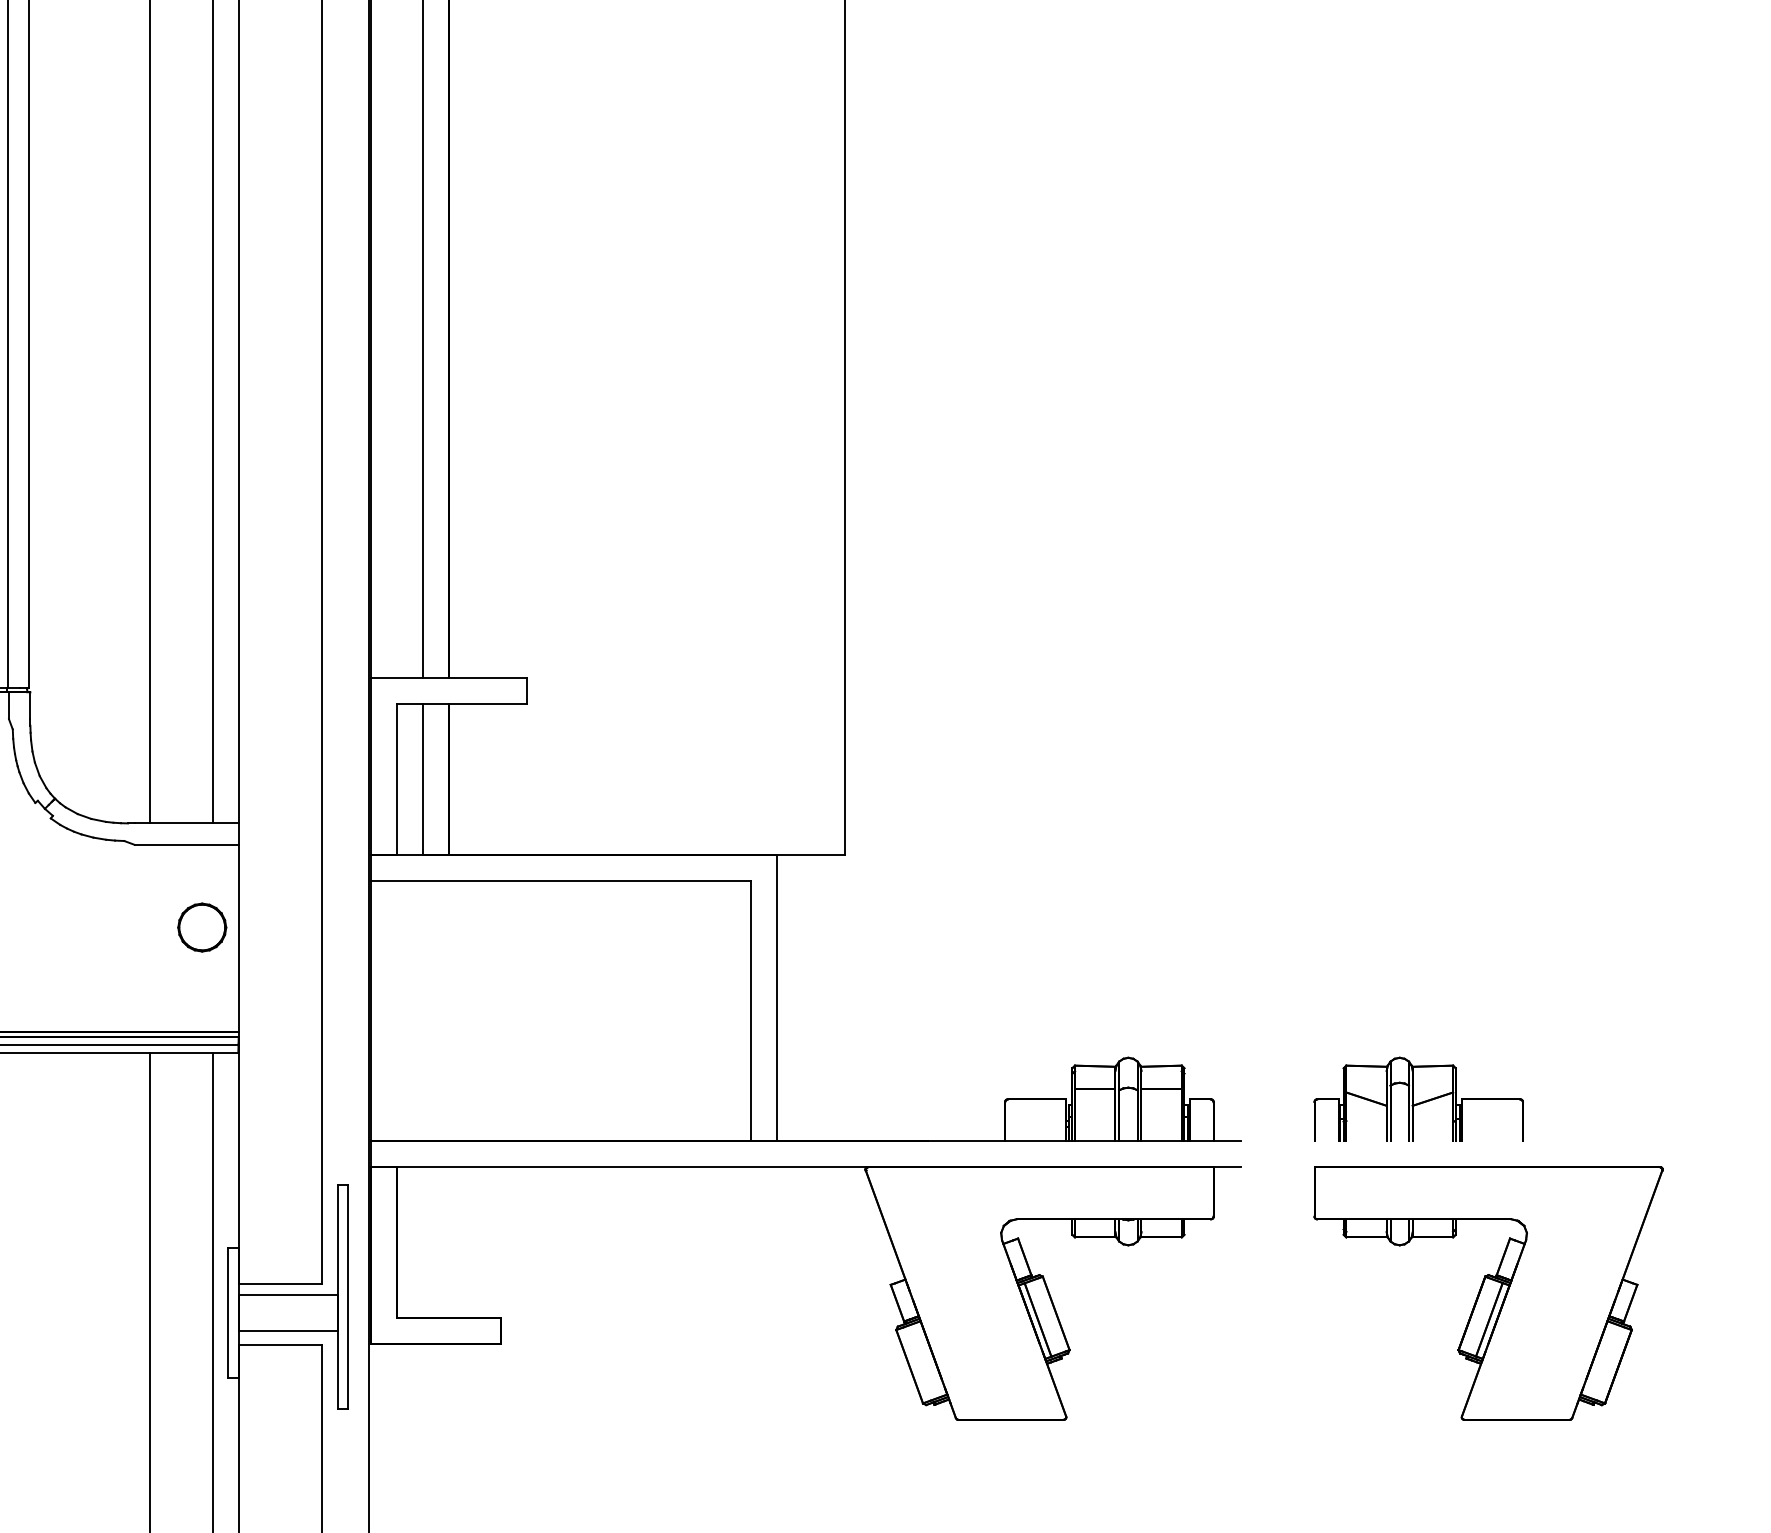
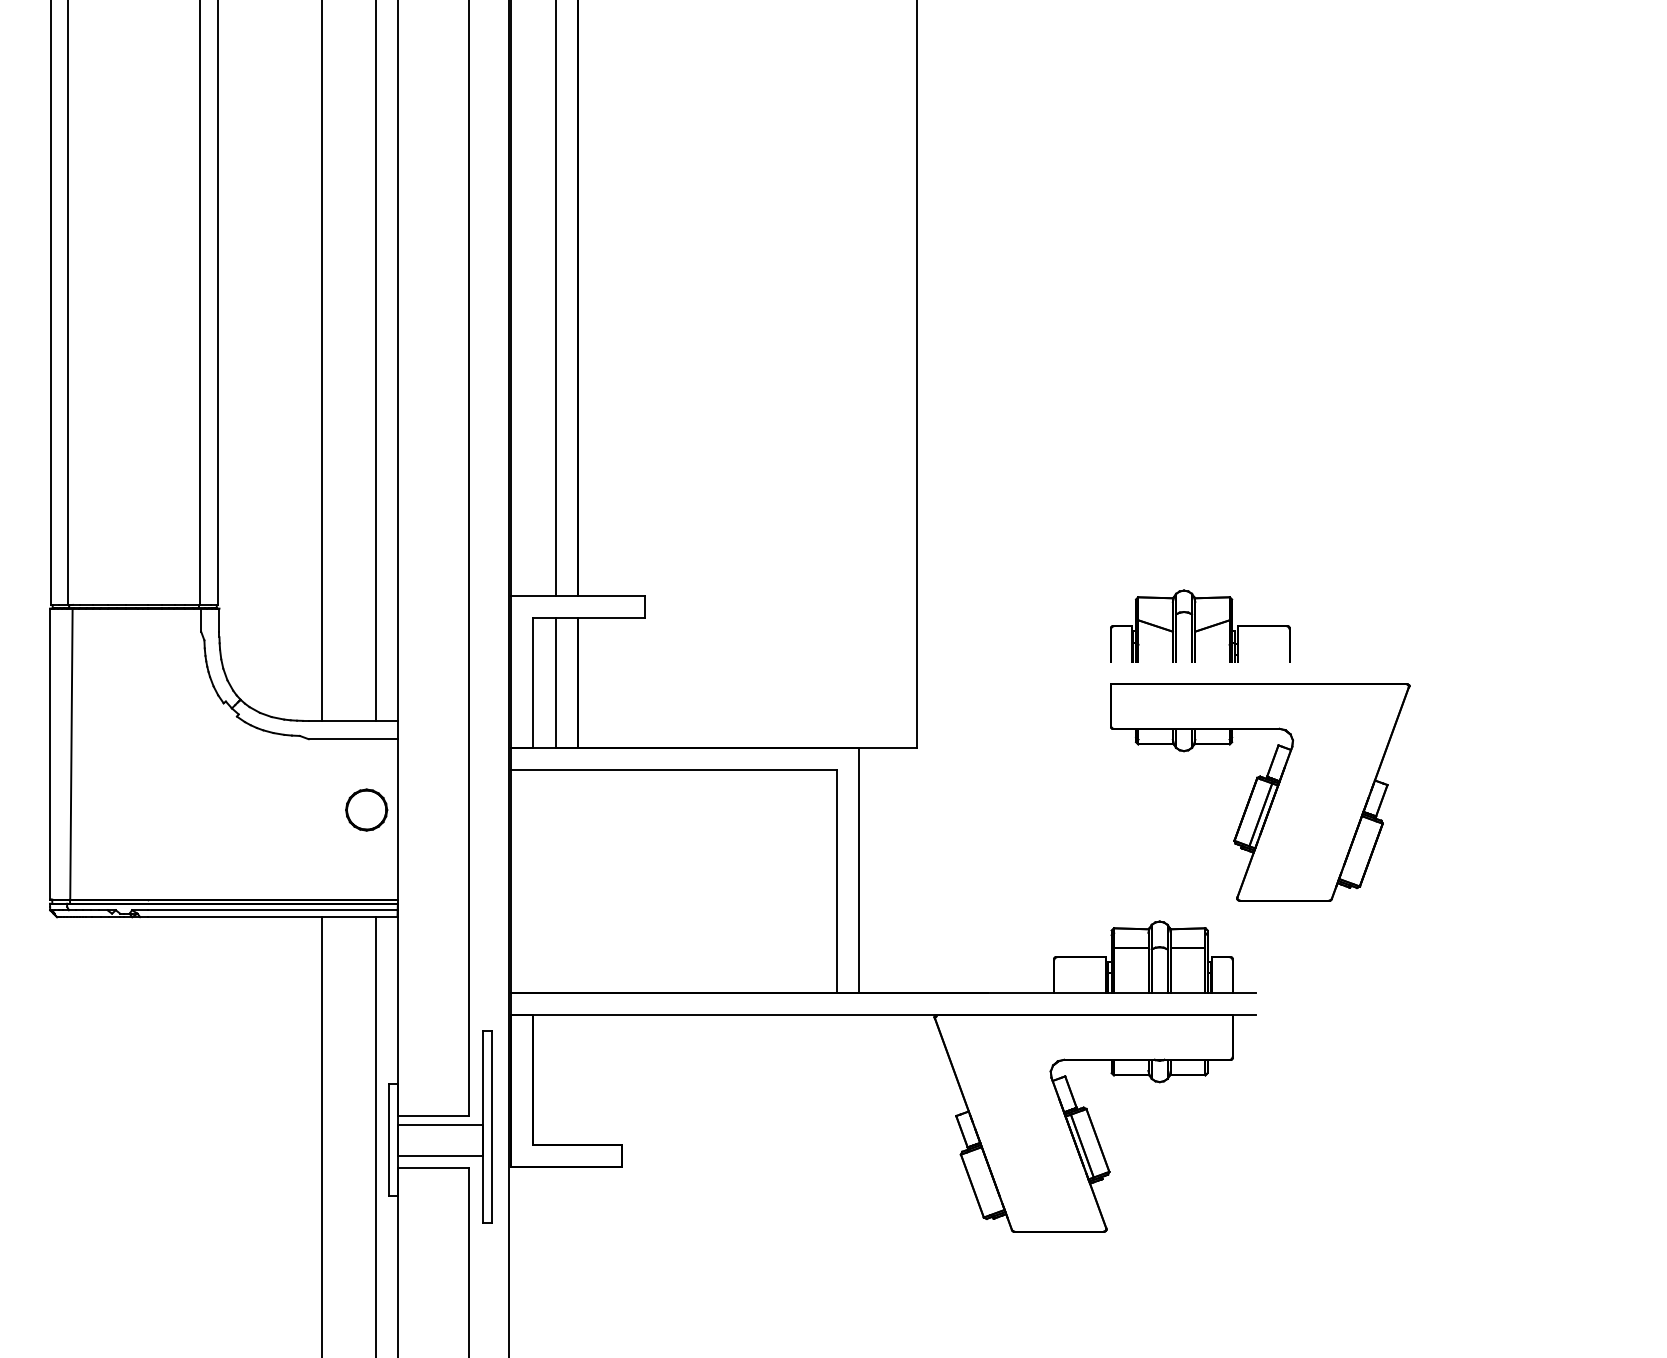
part: (1505, 1246) -> (1274, 752), moved

